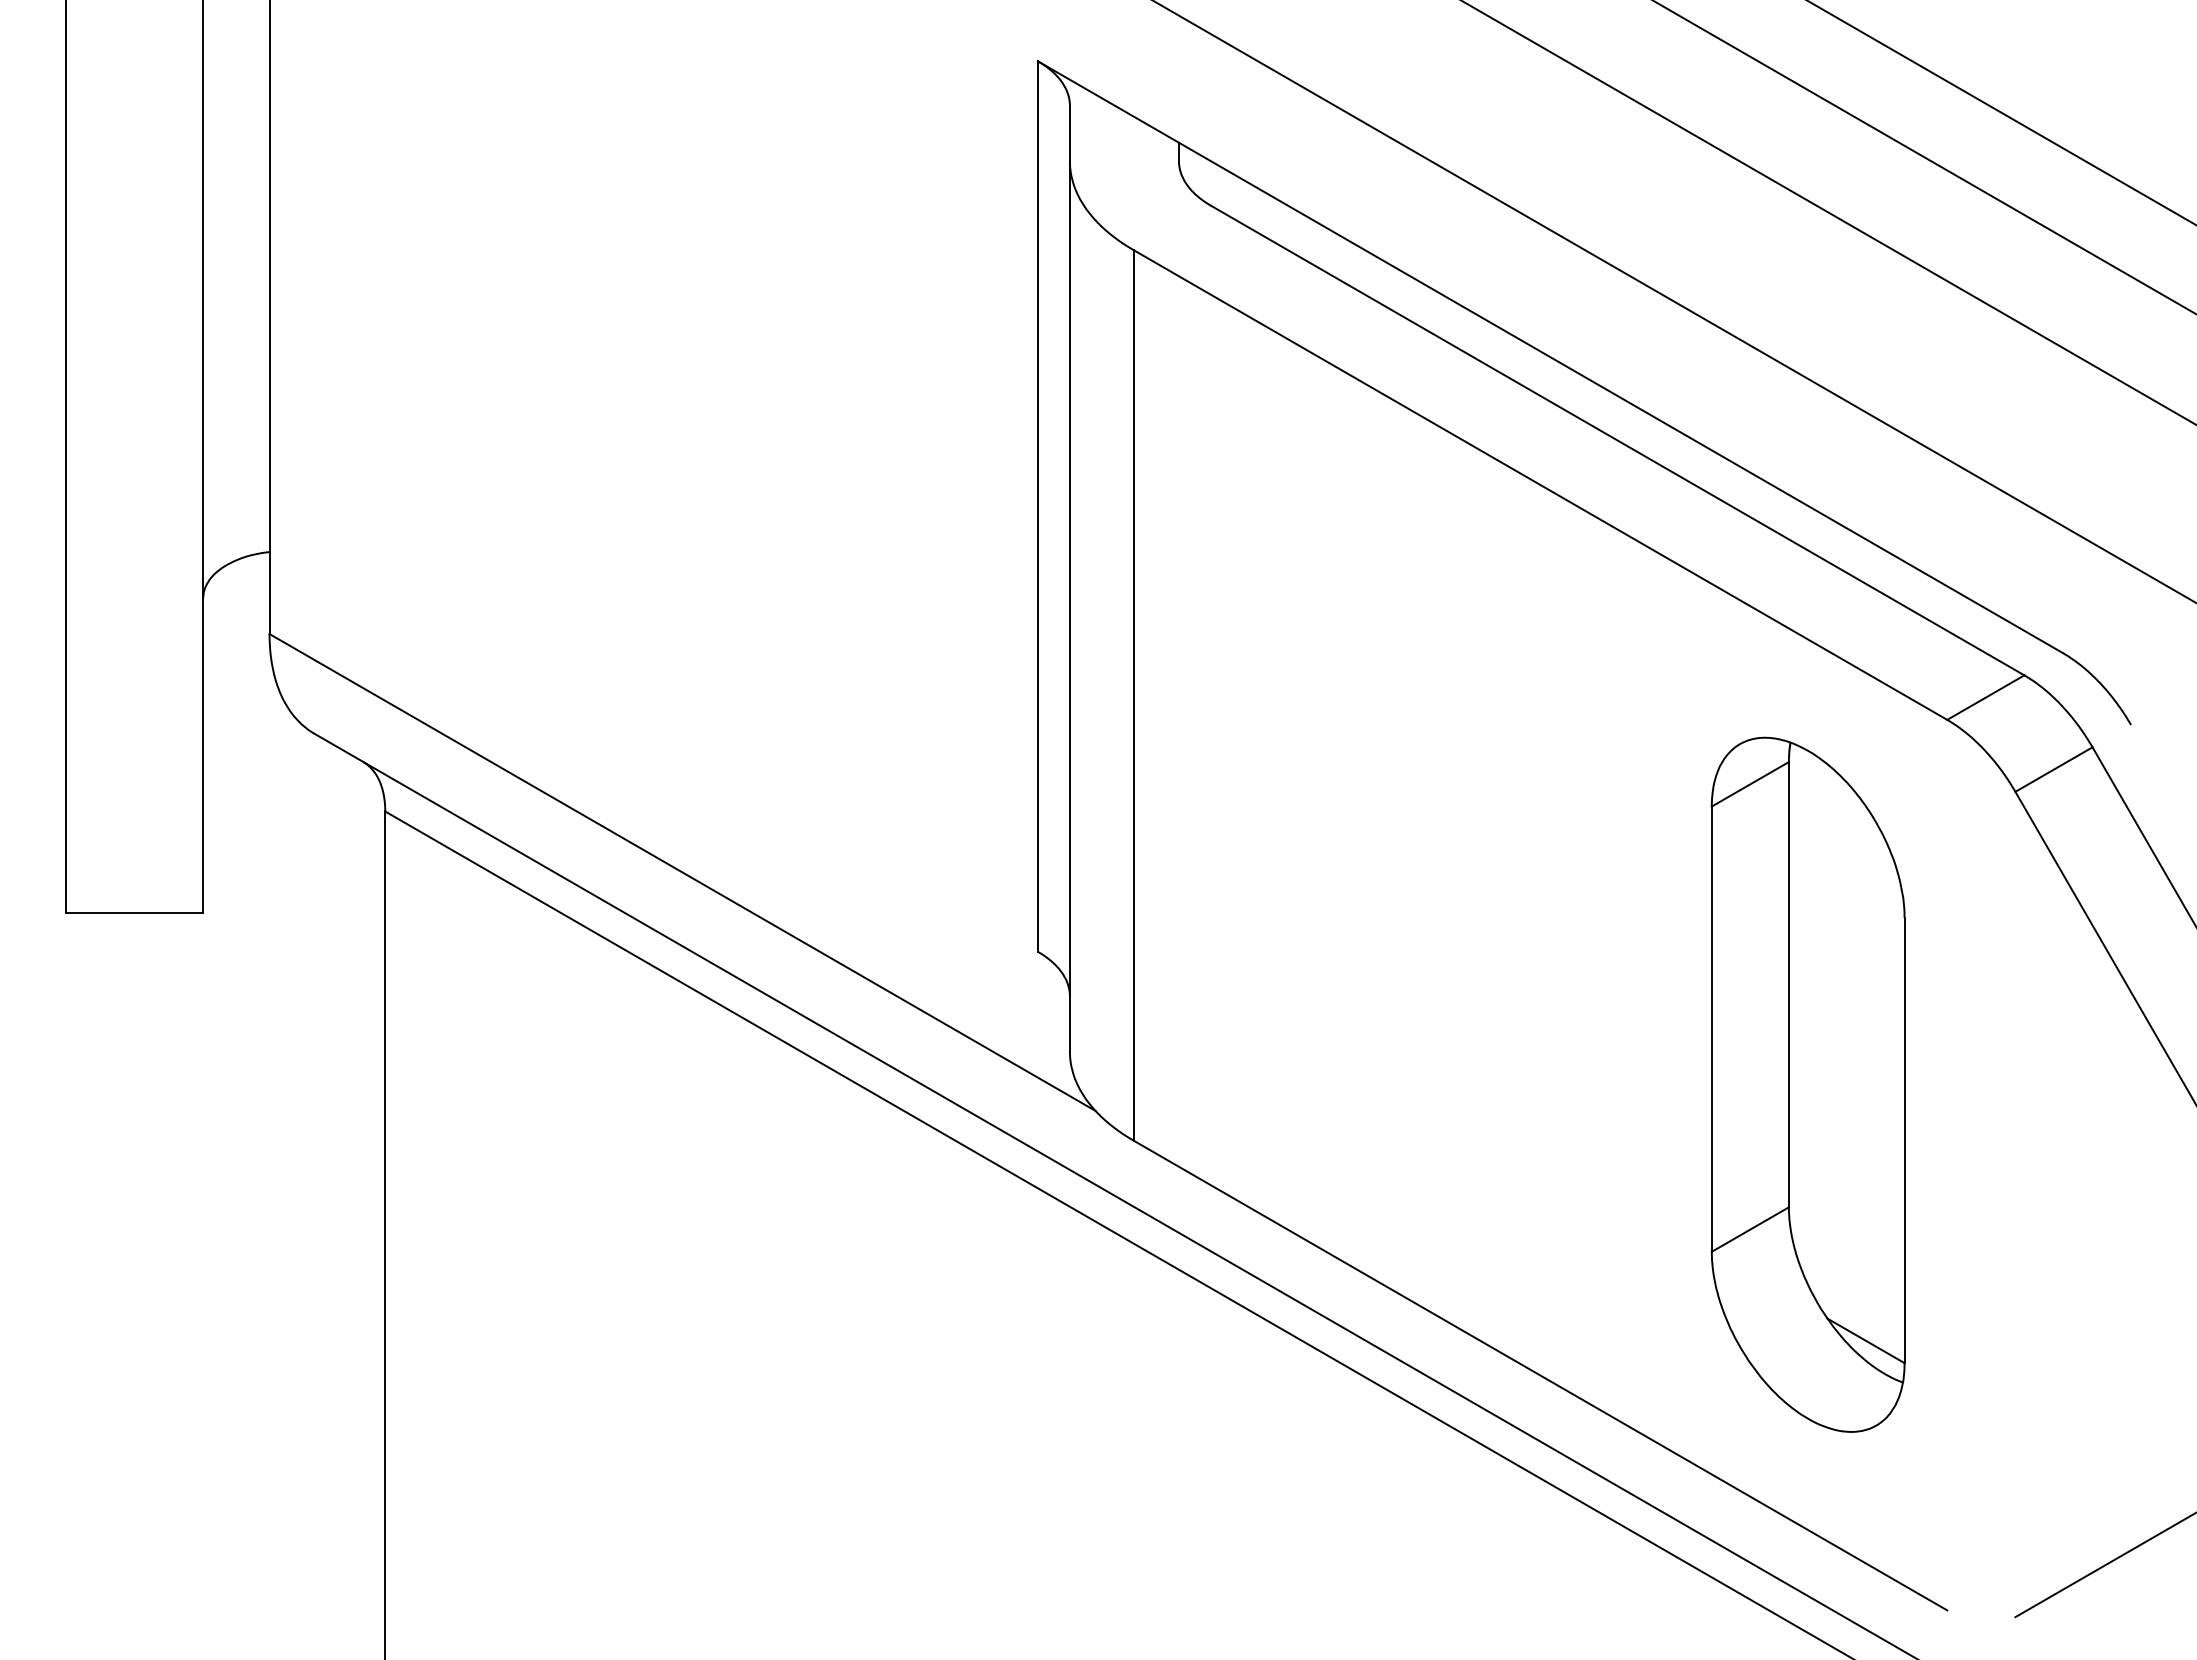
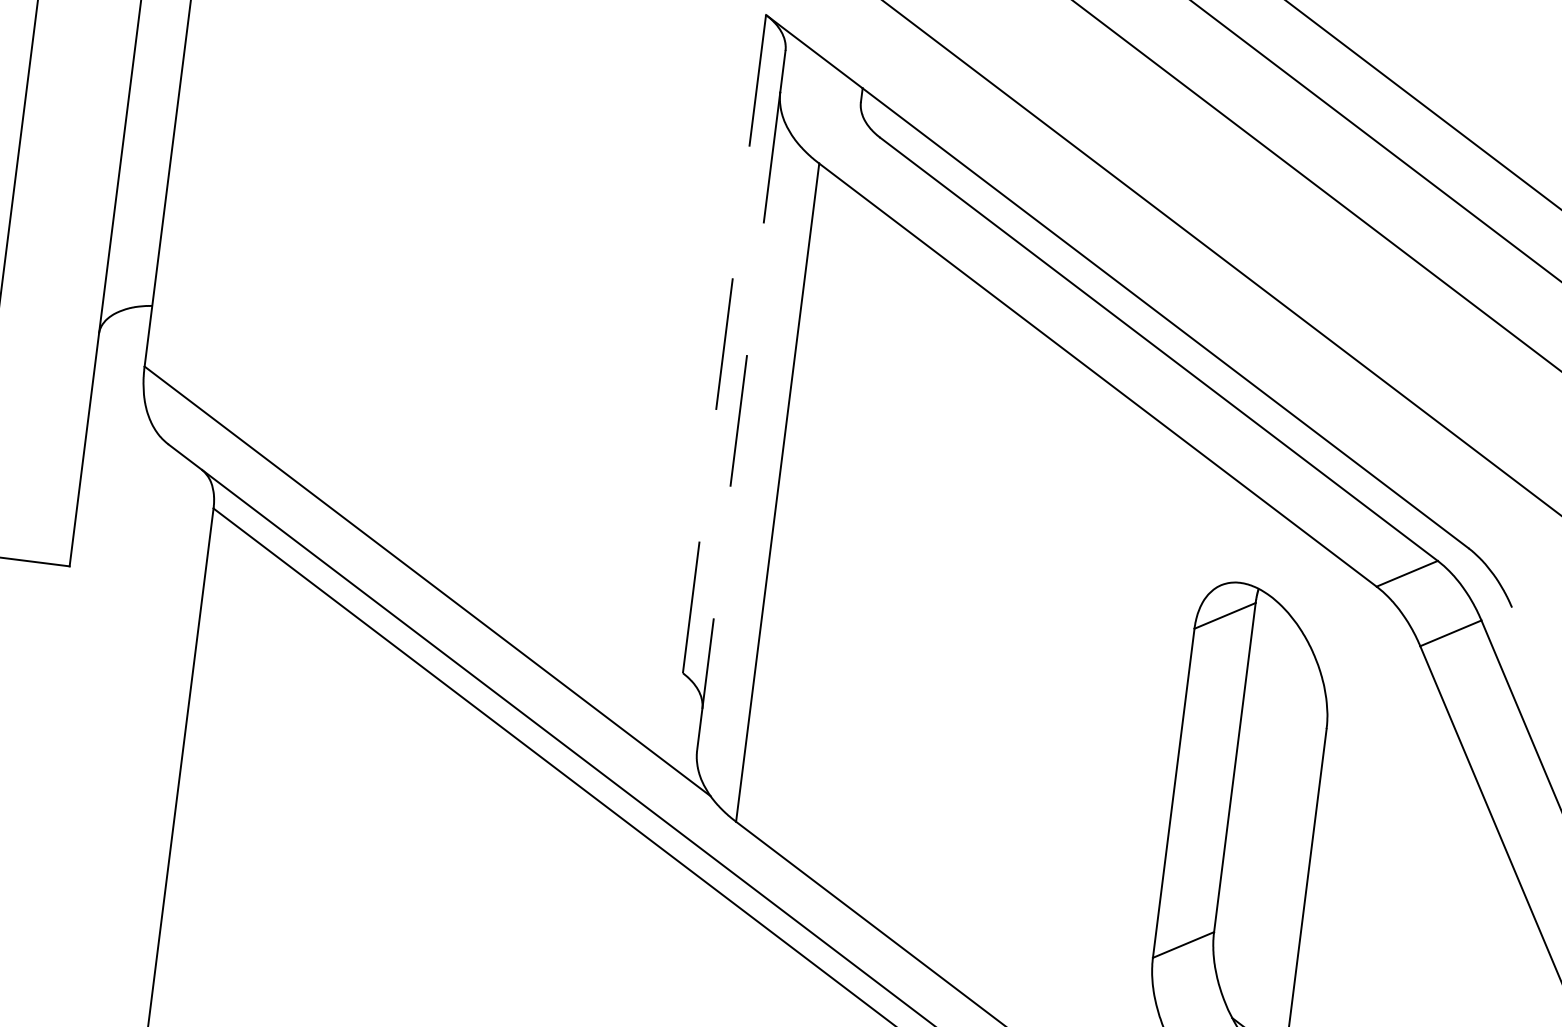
line: (1037, 507) -> (724, 344), solid -> dashed
line: (1069, 605) -> (738, 420), solid -> dashed

